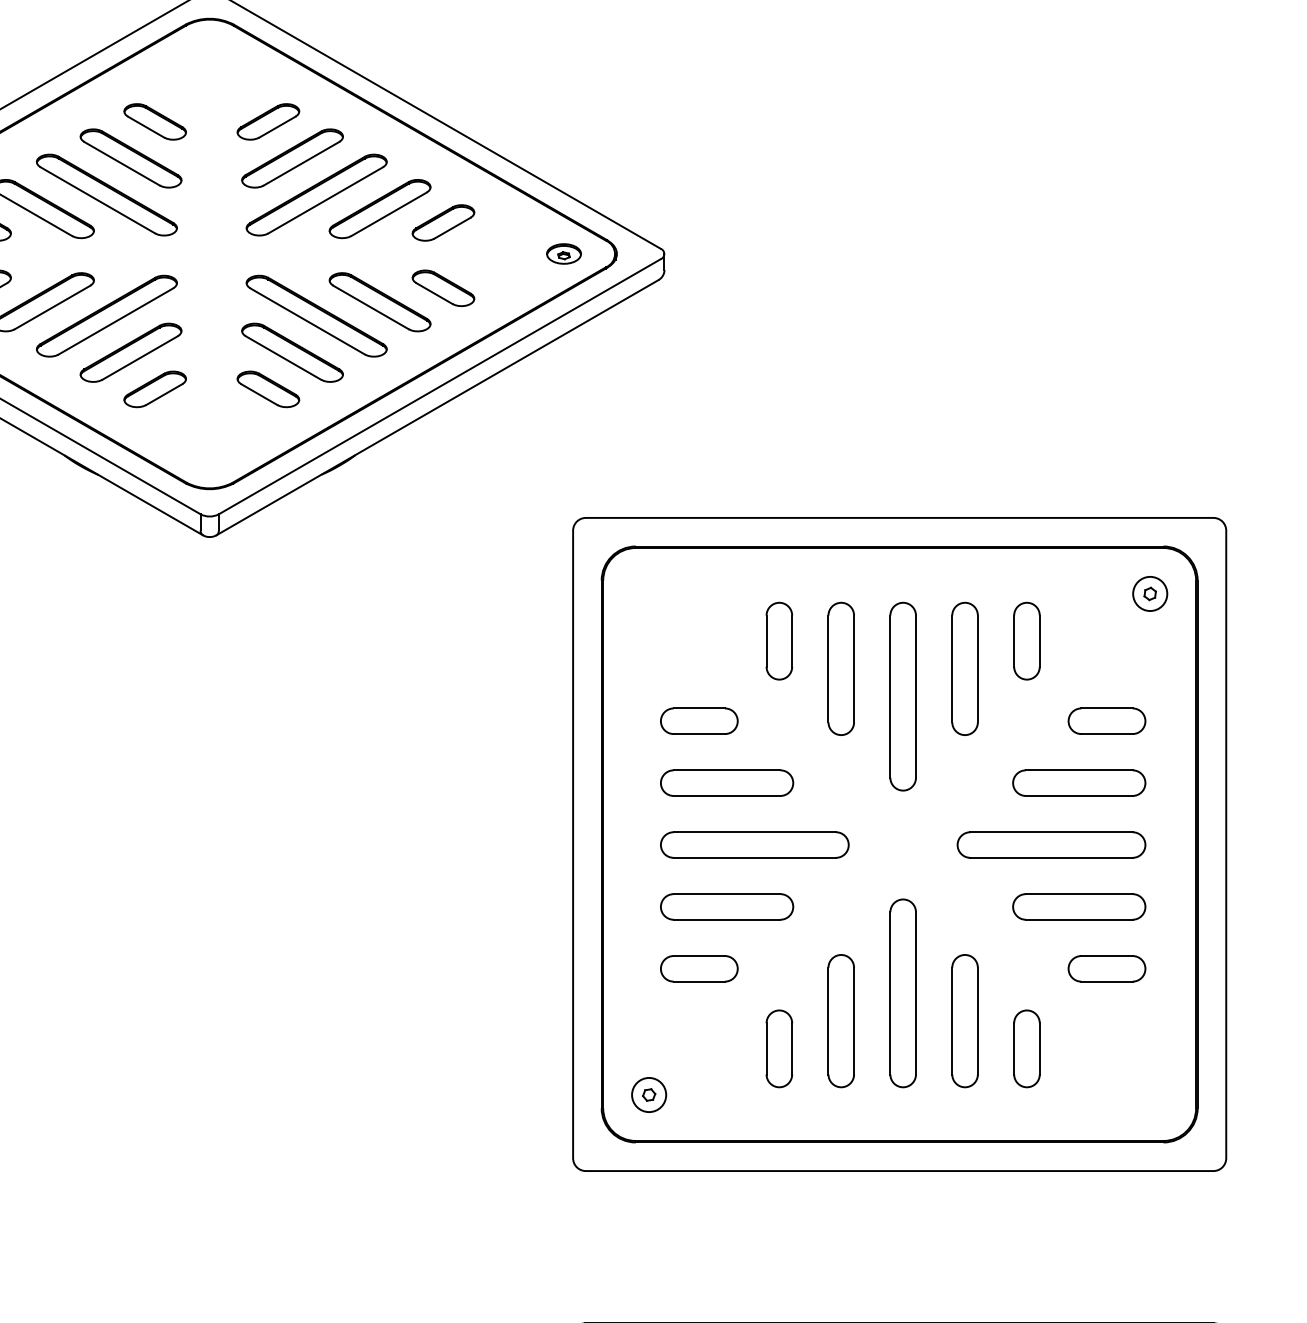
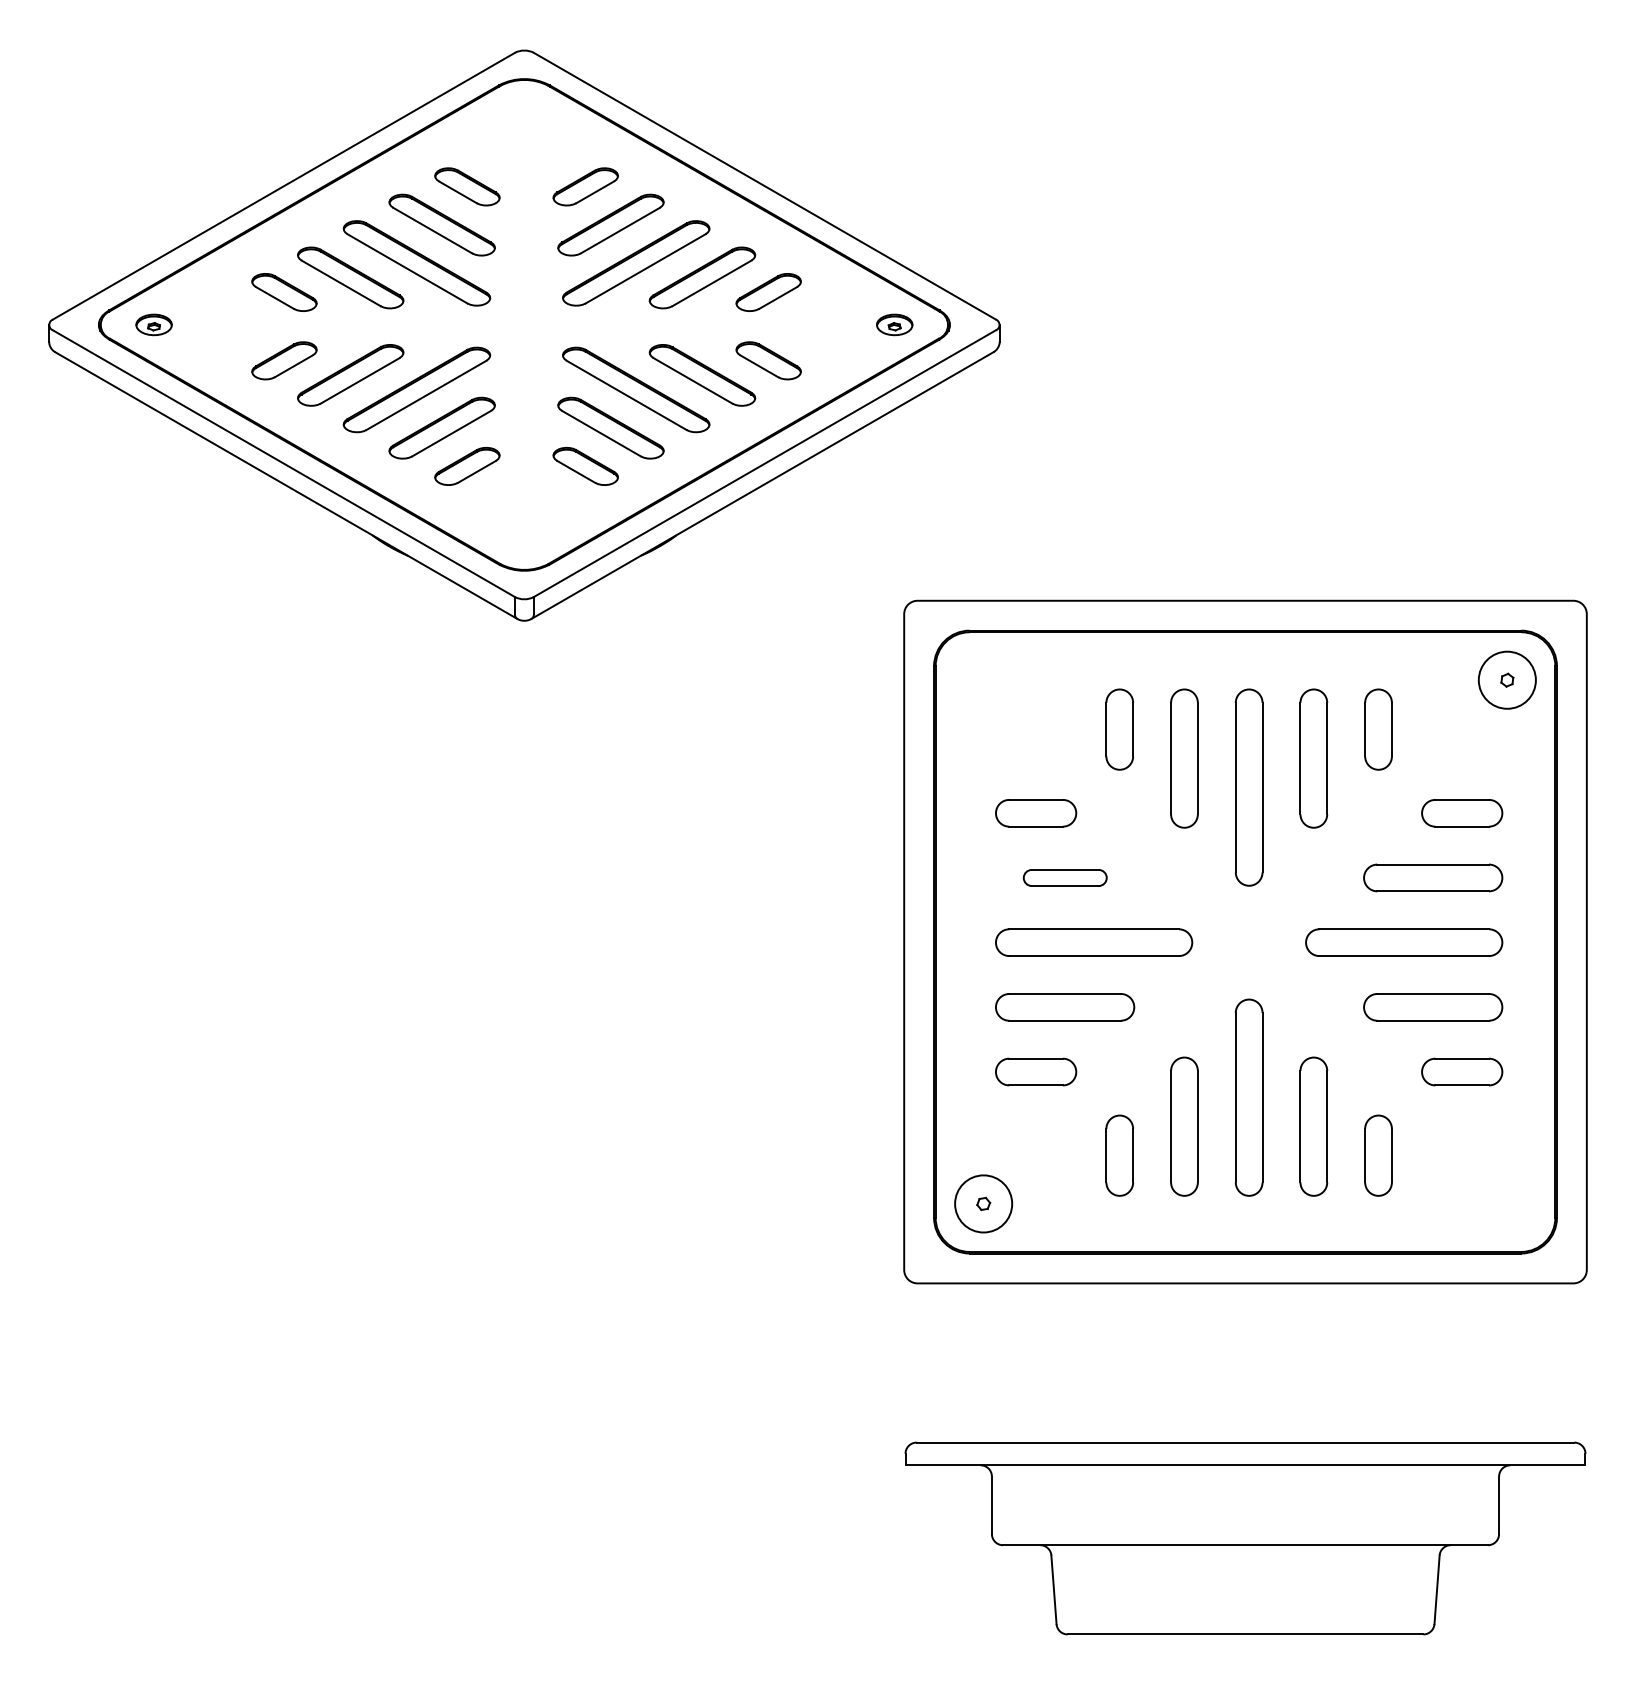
circle: (1150, 594) -> (1507, 680), size x1.6
part: (727, 782) -> (1065, 877), size x0.6
circle: (648, 1094) -> (983, 1203), size x1.6

